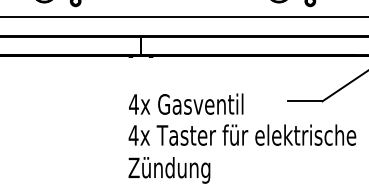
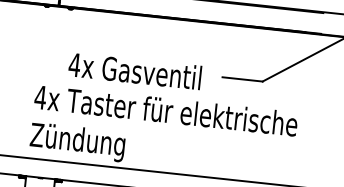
text: (186, 103) -> (135, 70), moved

